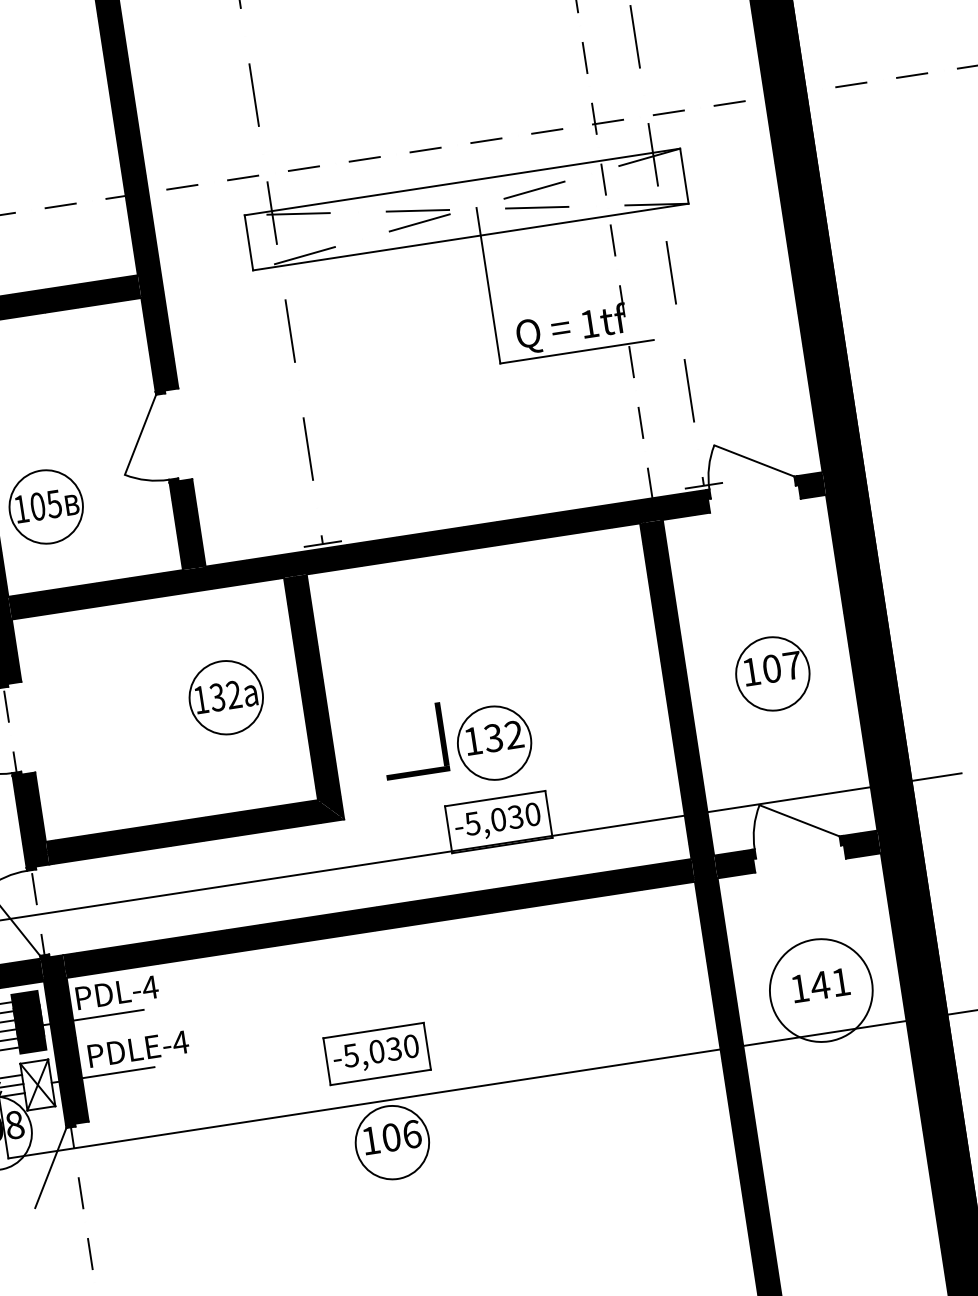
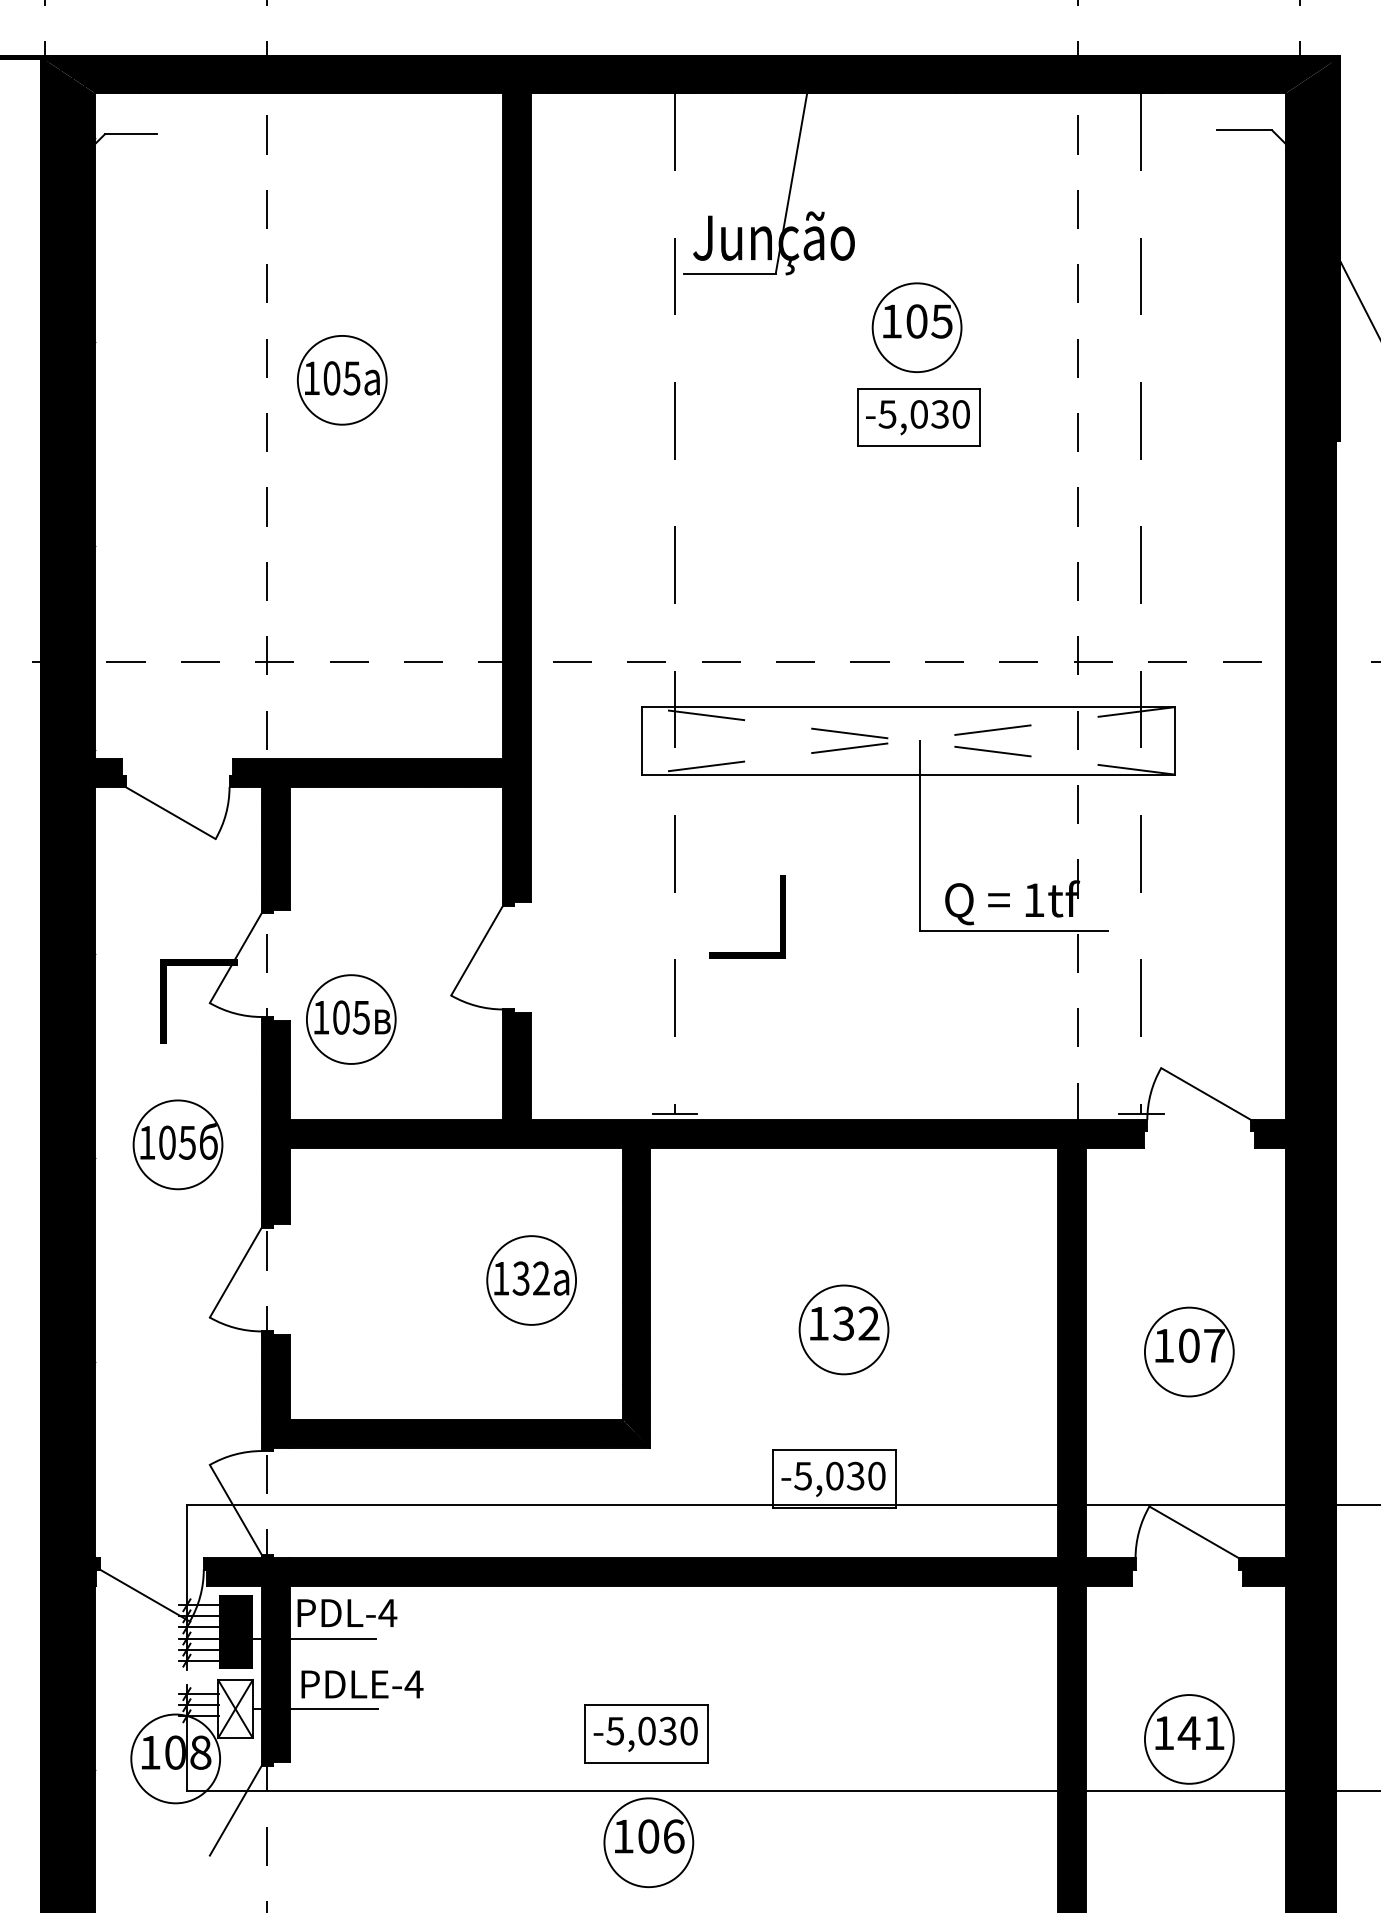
part: (440, 736) -> (780, 916), moved
part: (494, 742) -> (843, 1329), moved
circle: (820, 990) -> (1188, 1739), size x0.71

